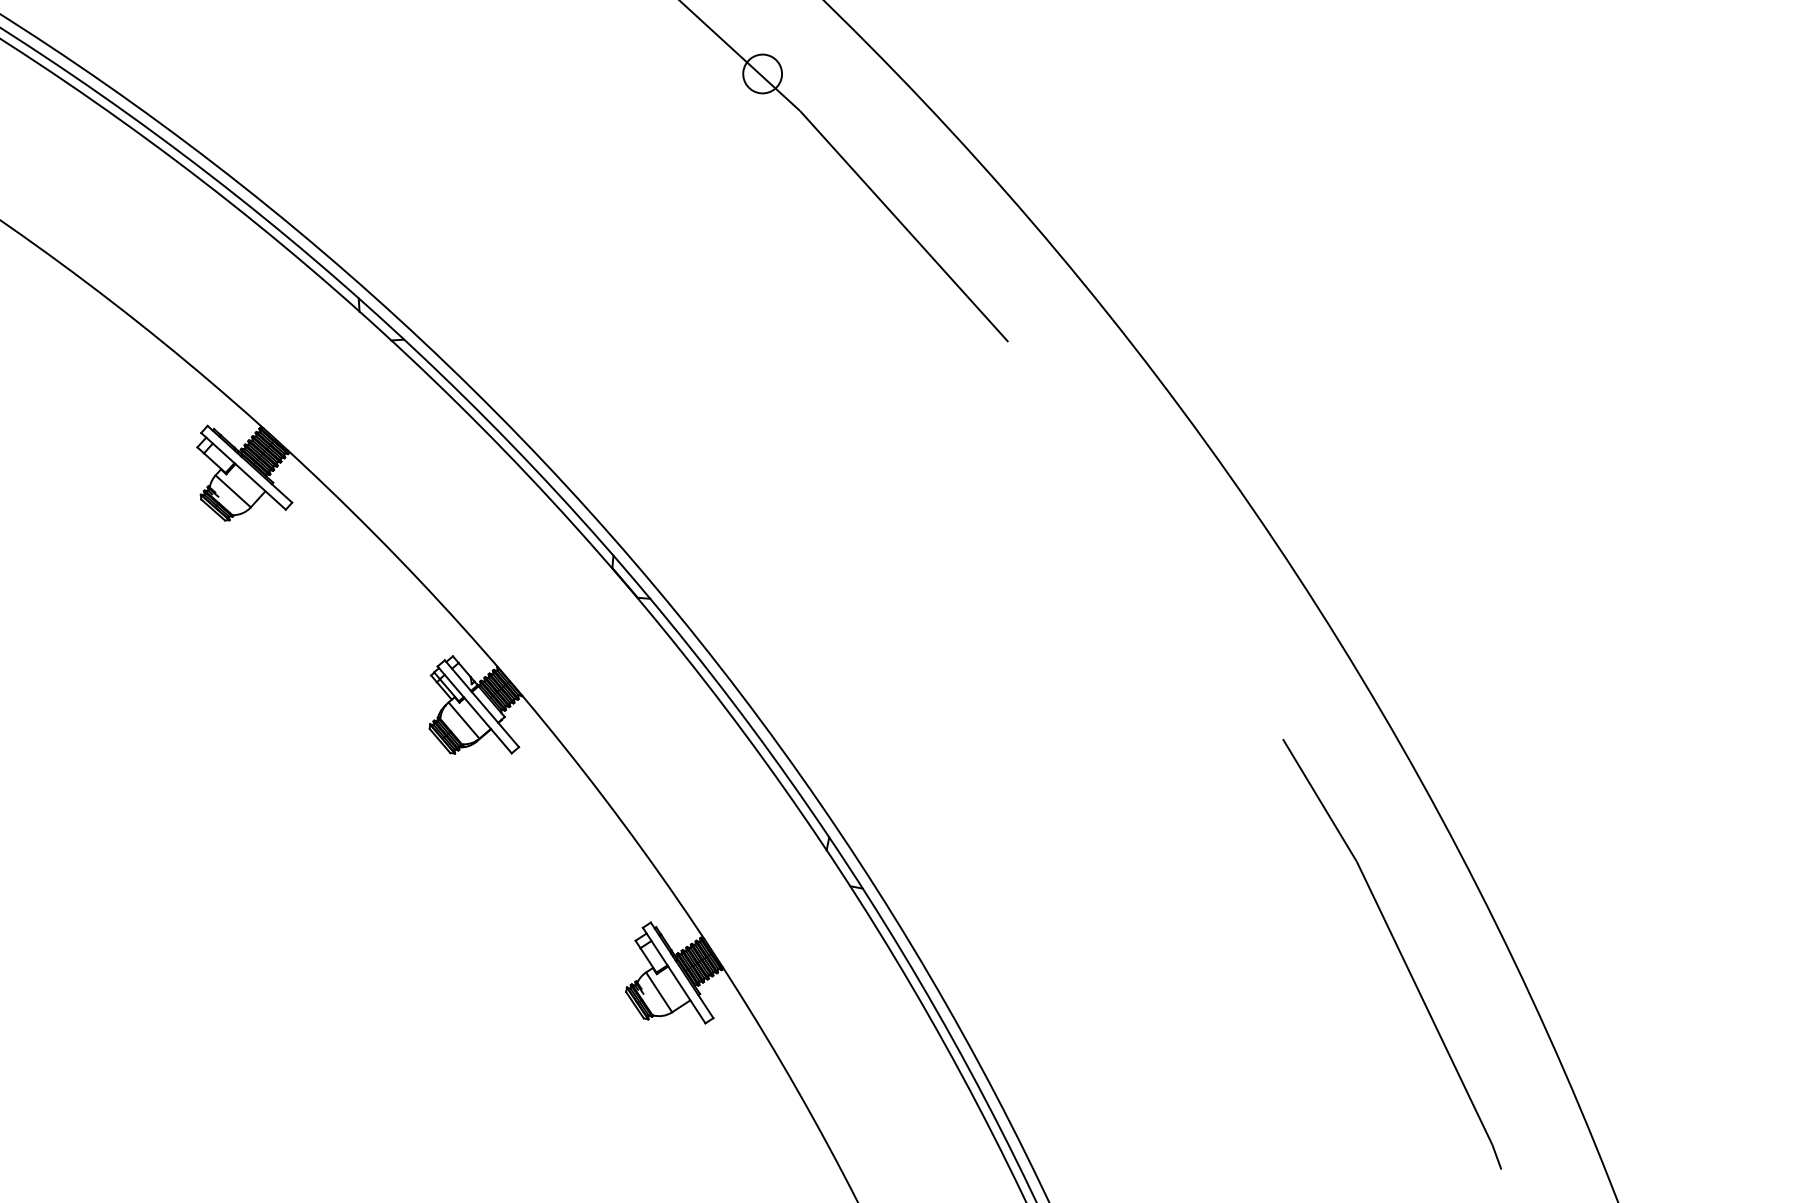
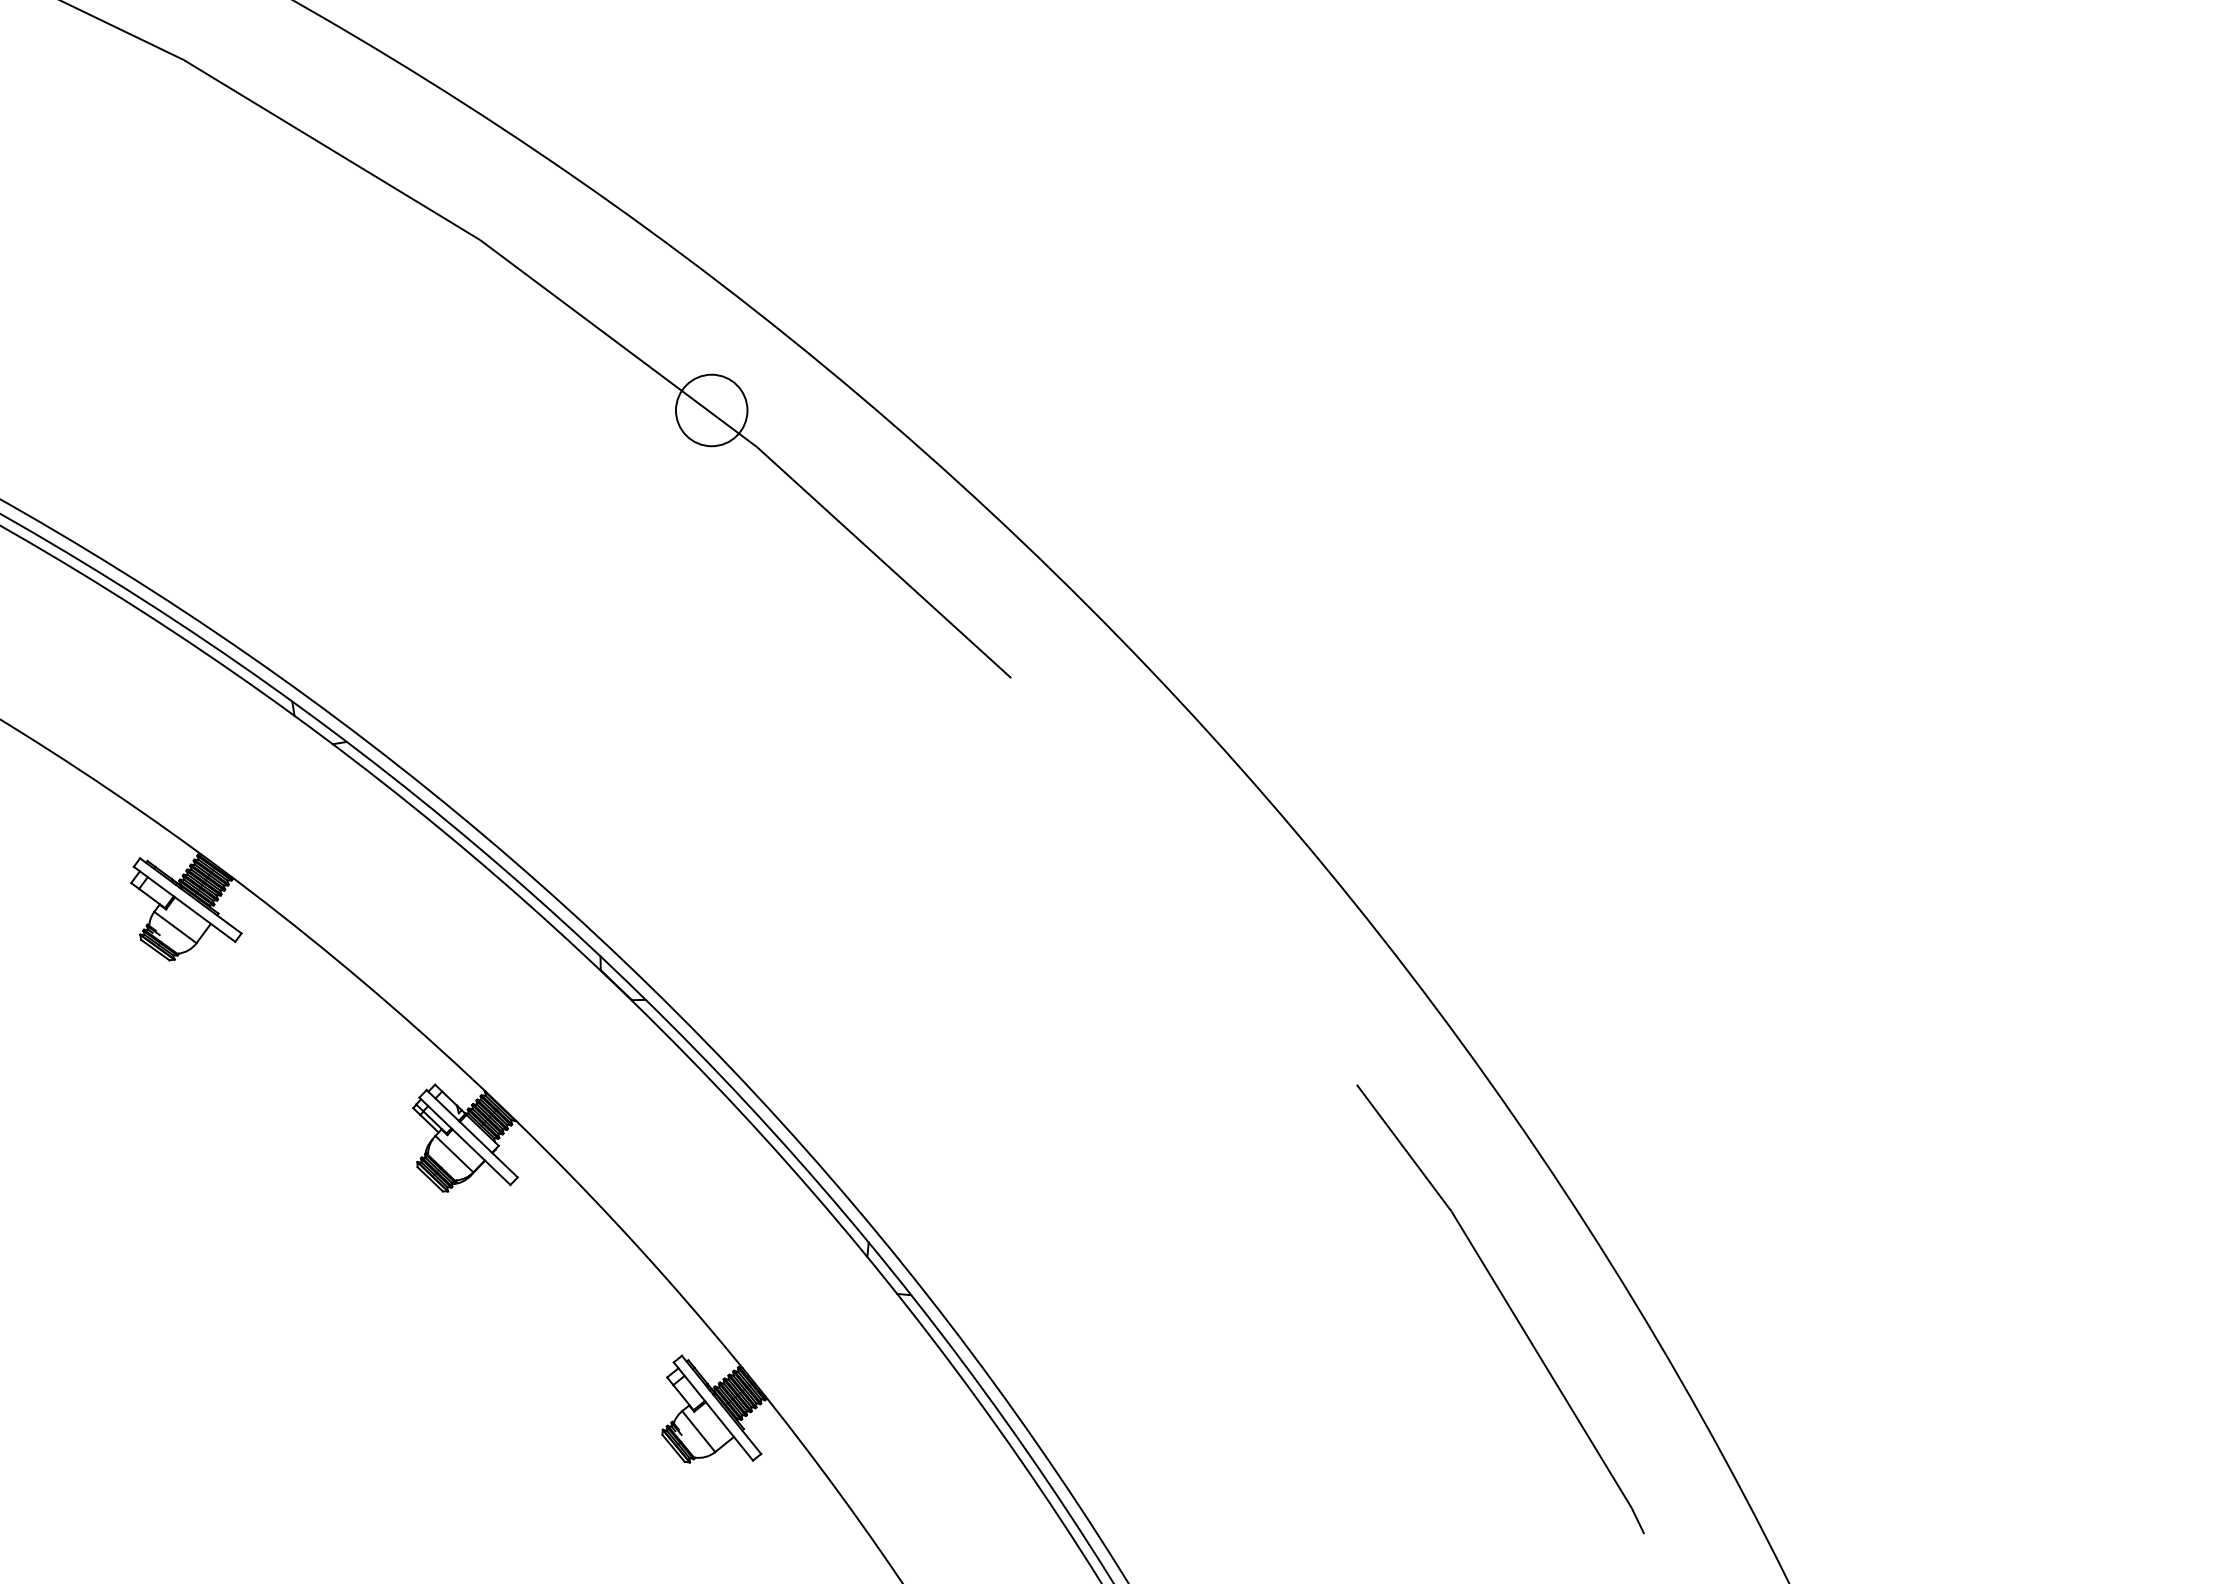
circle: (762, 73) -> (711, 410), size x1.67

